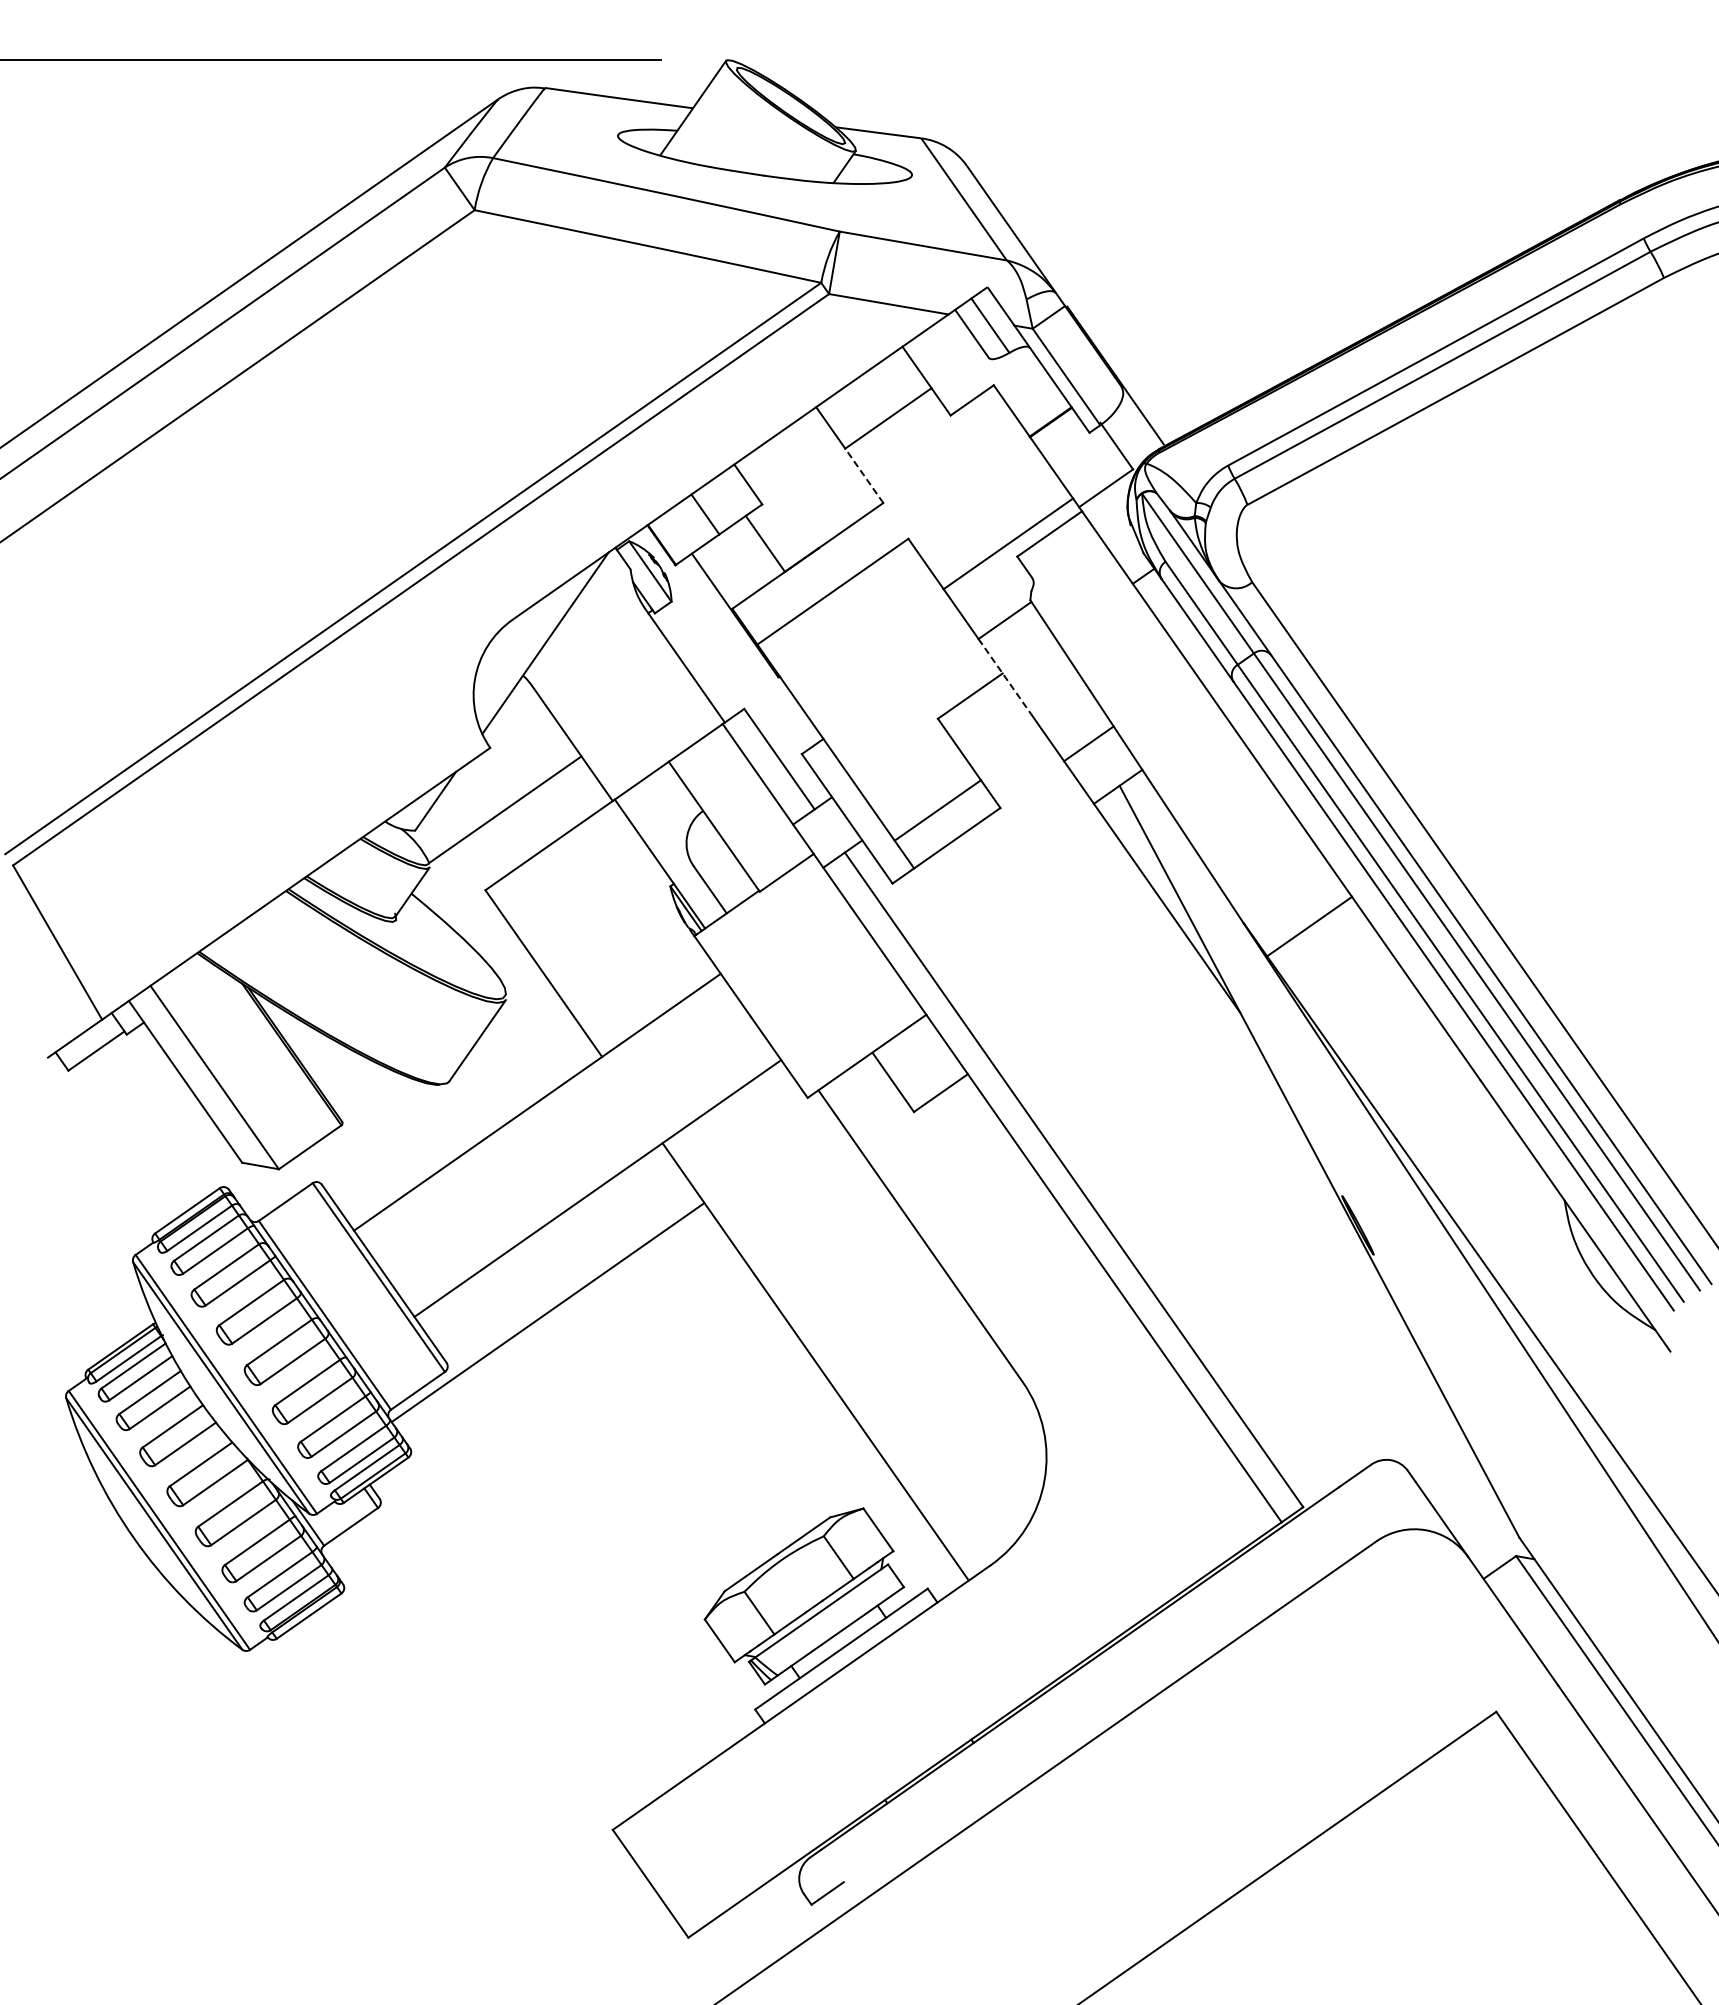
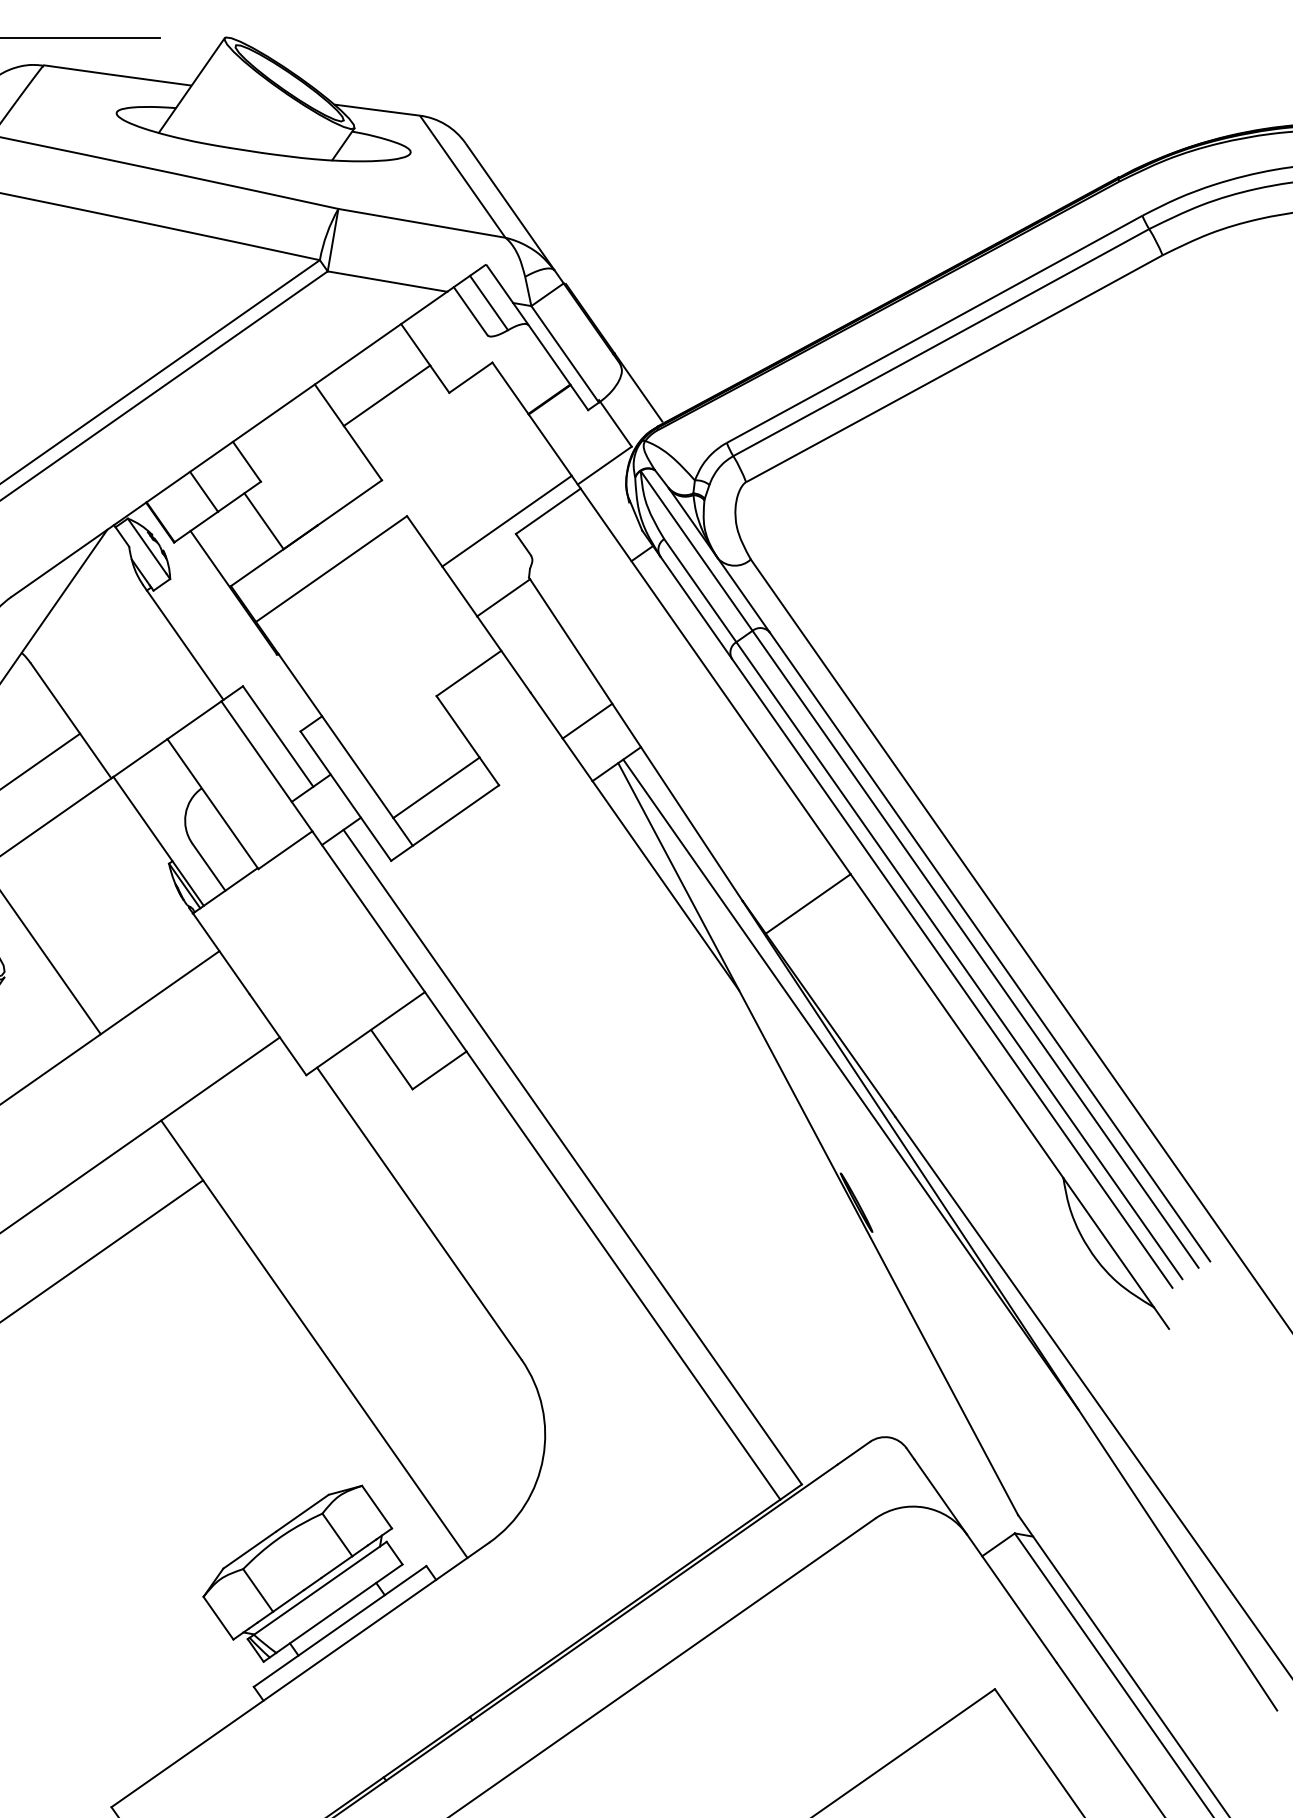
line: (864, 475) -> (363, 452), dashed -> solid
line: (1005, 677) -> (504, 654), dashed -> solid
line: (1352, 1107) -> (851, 1084), added

